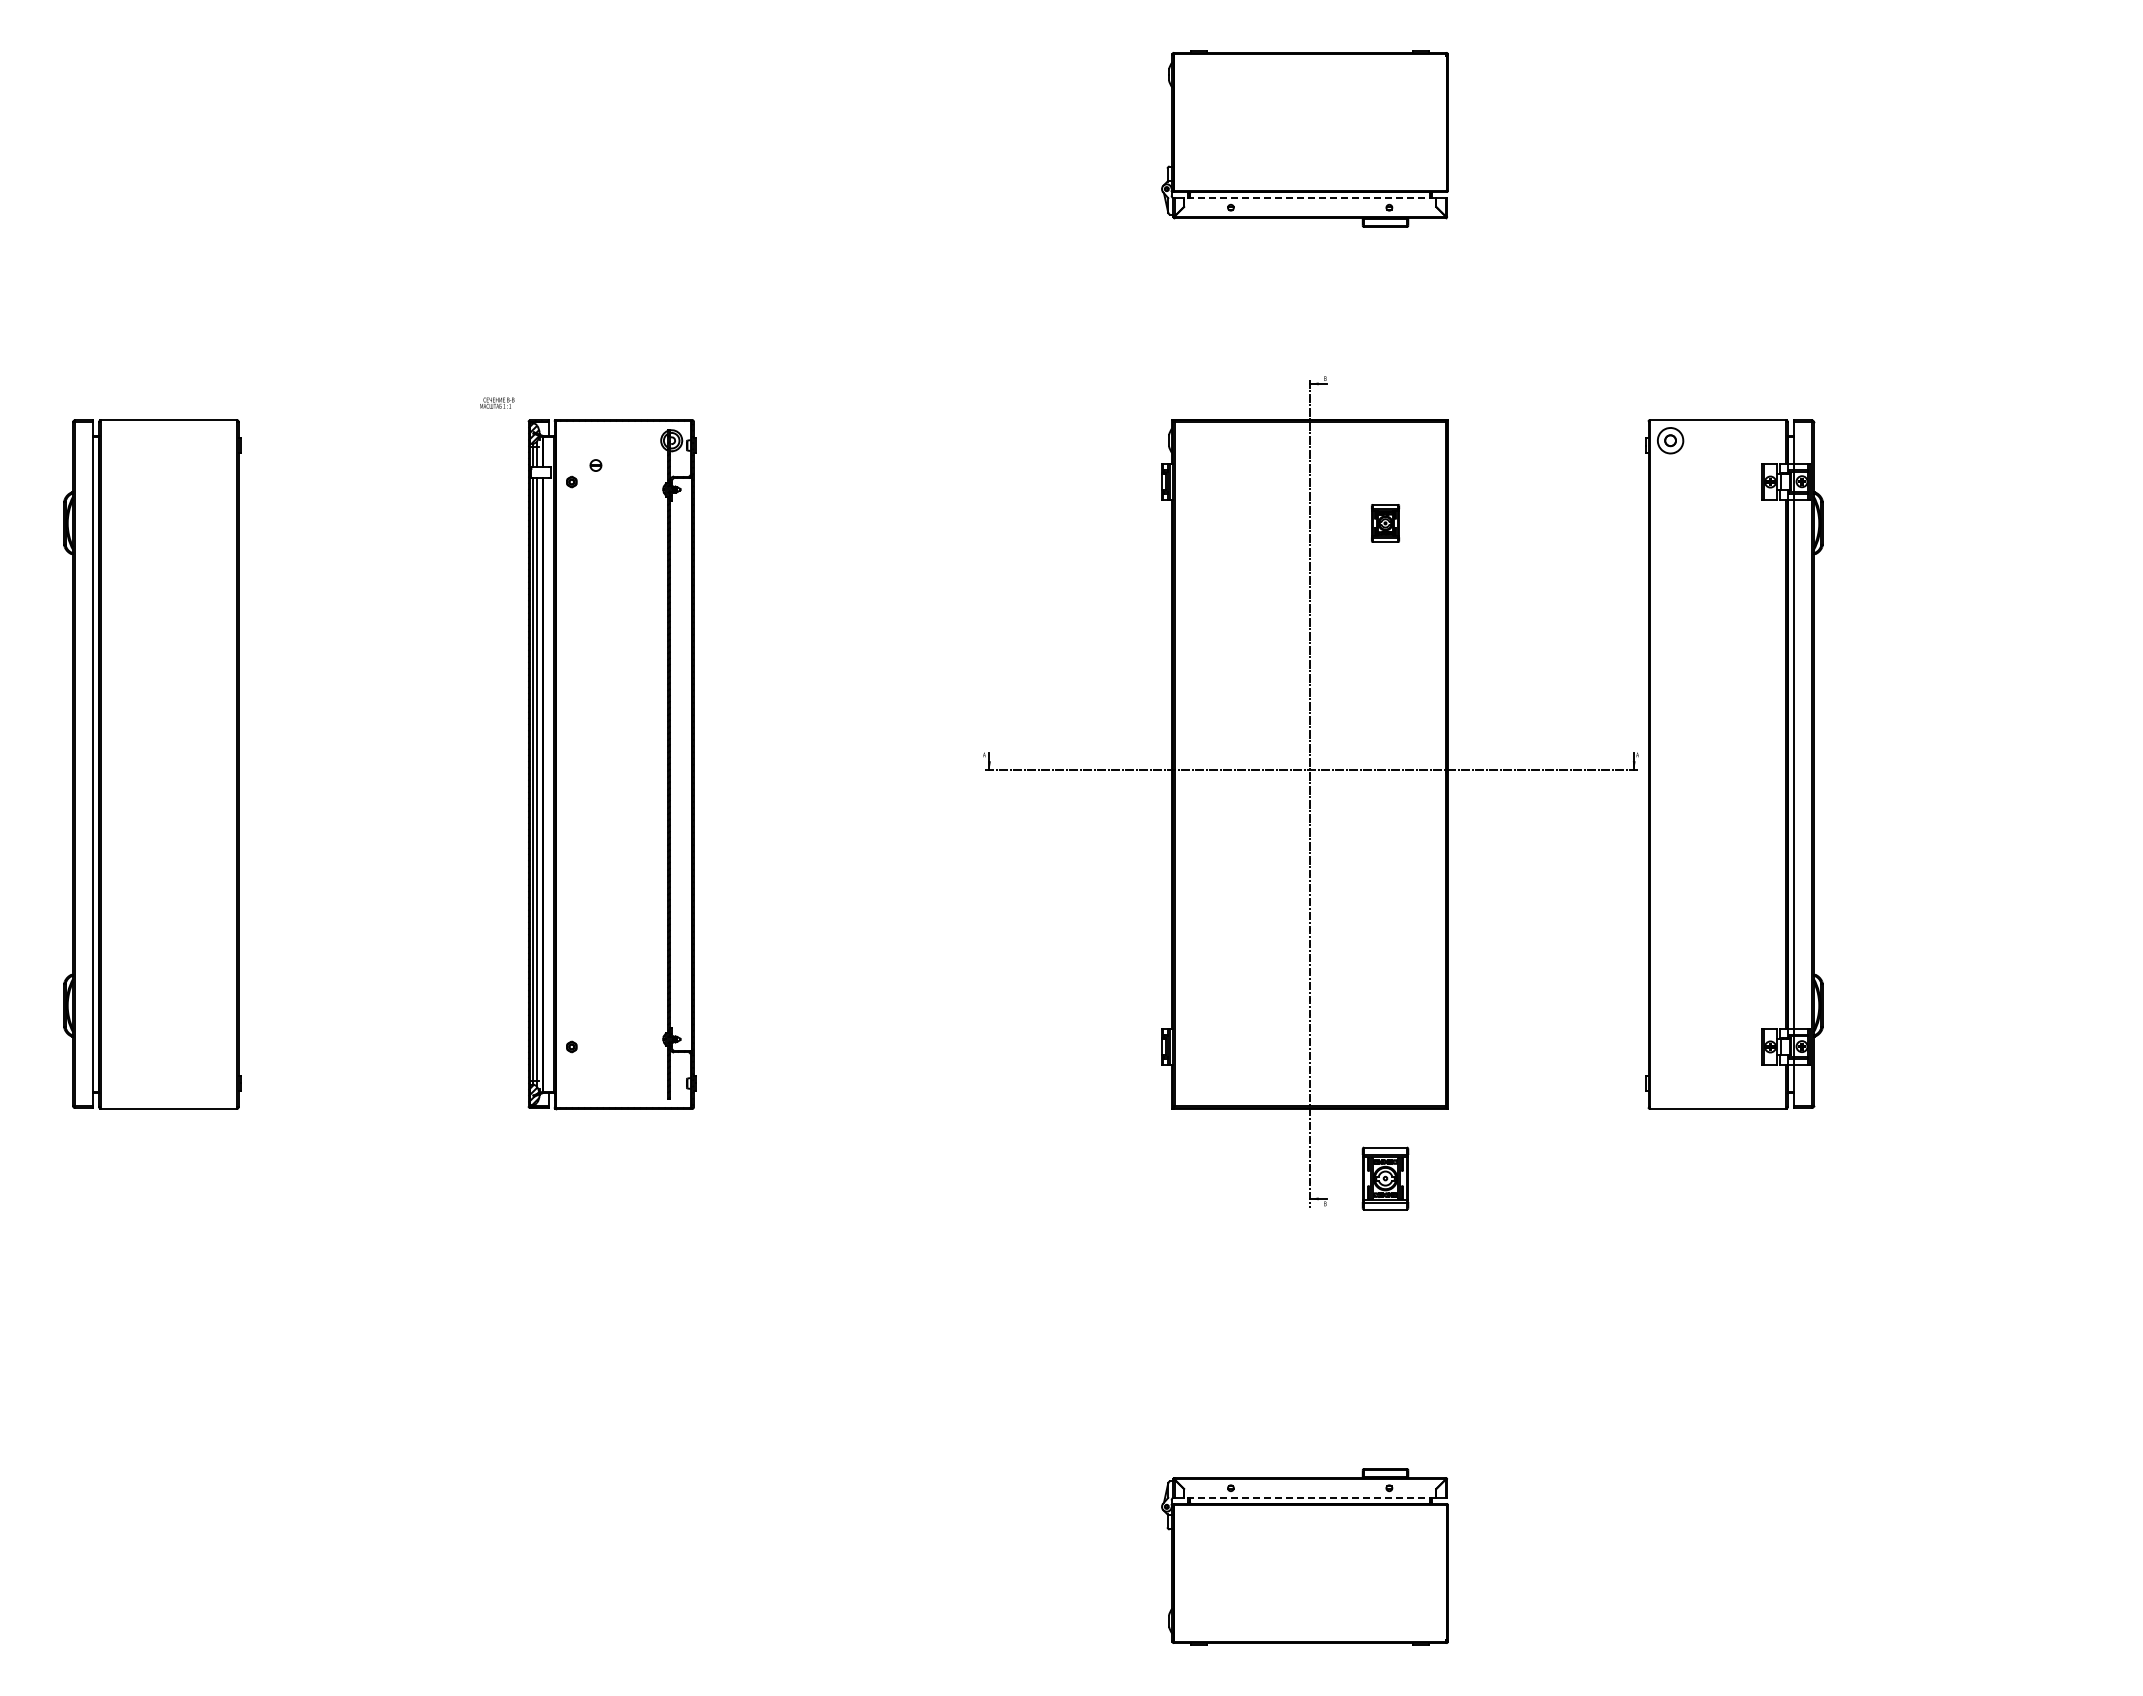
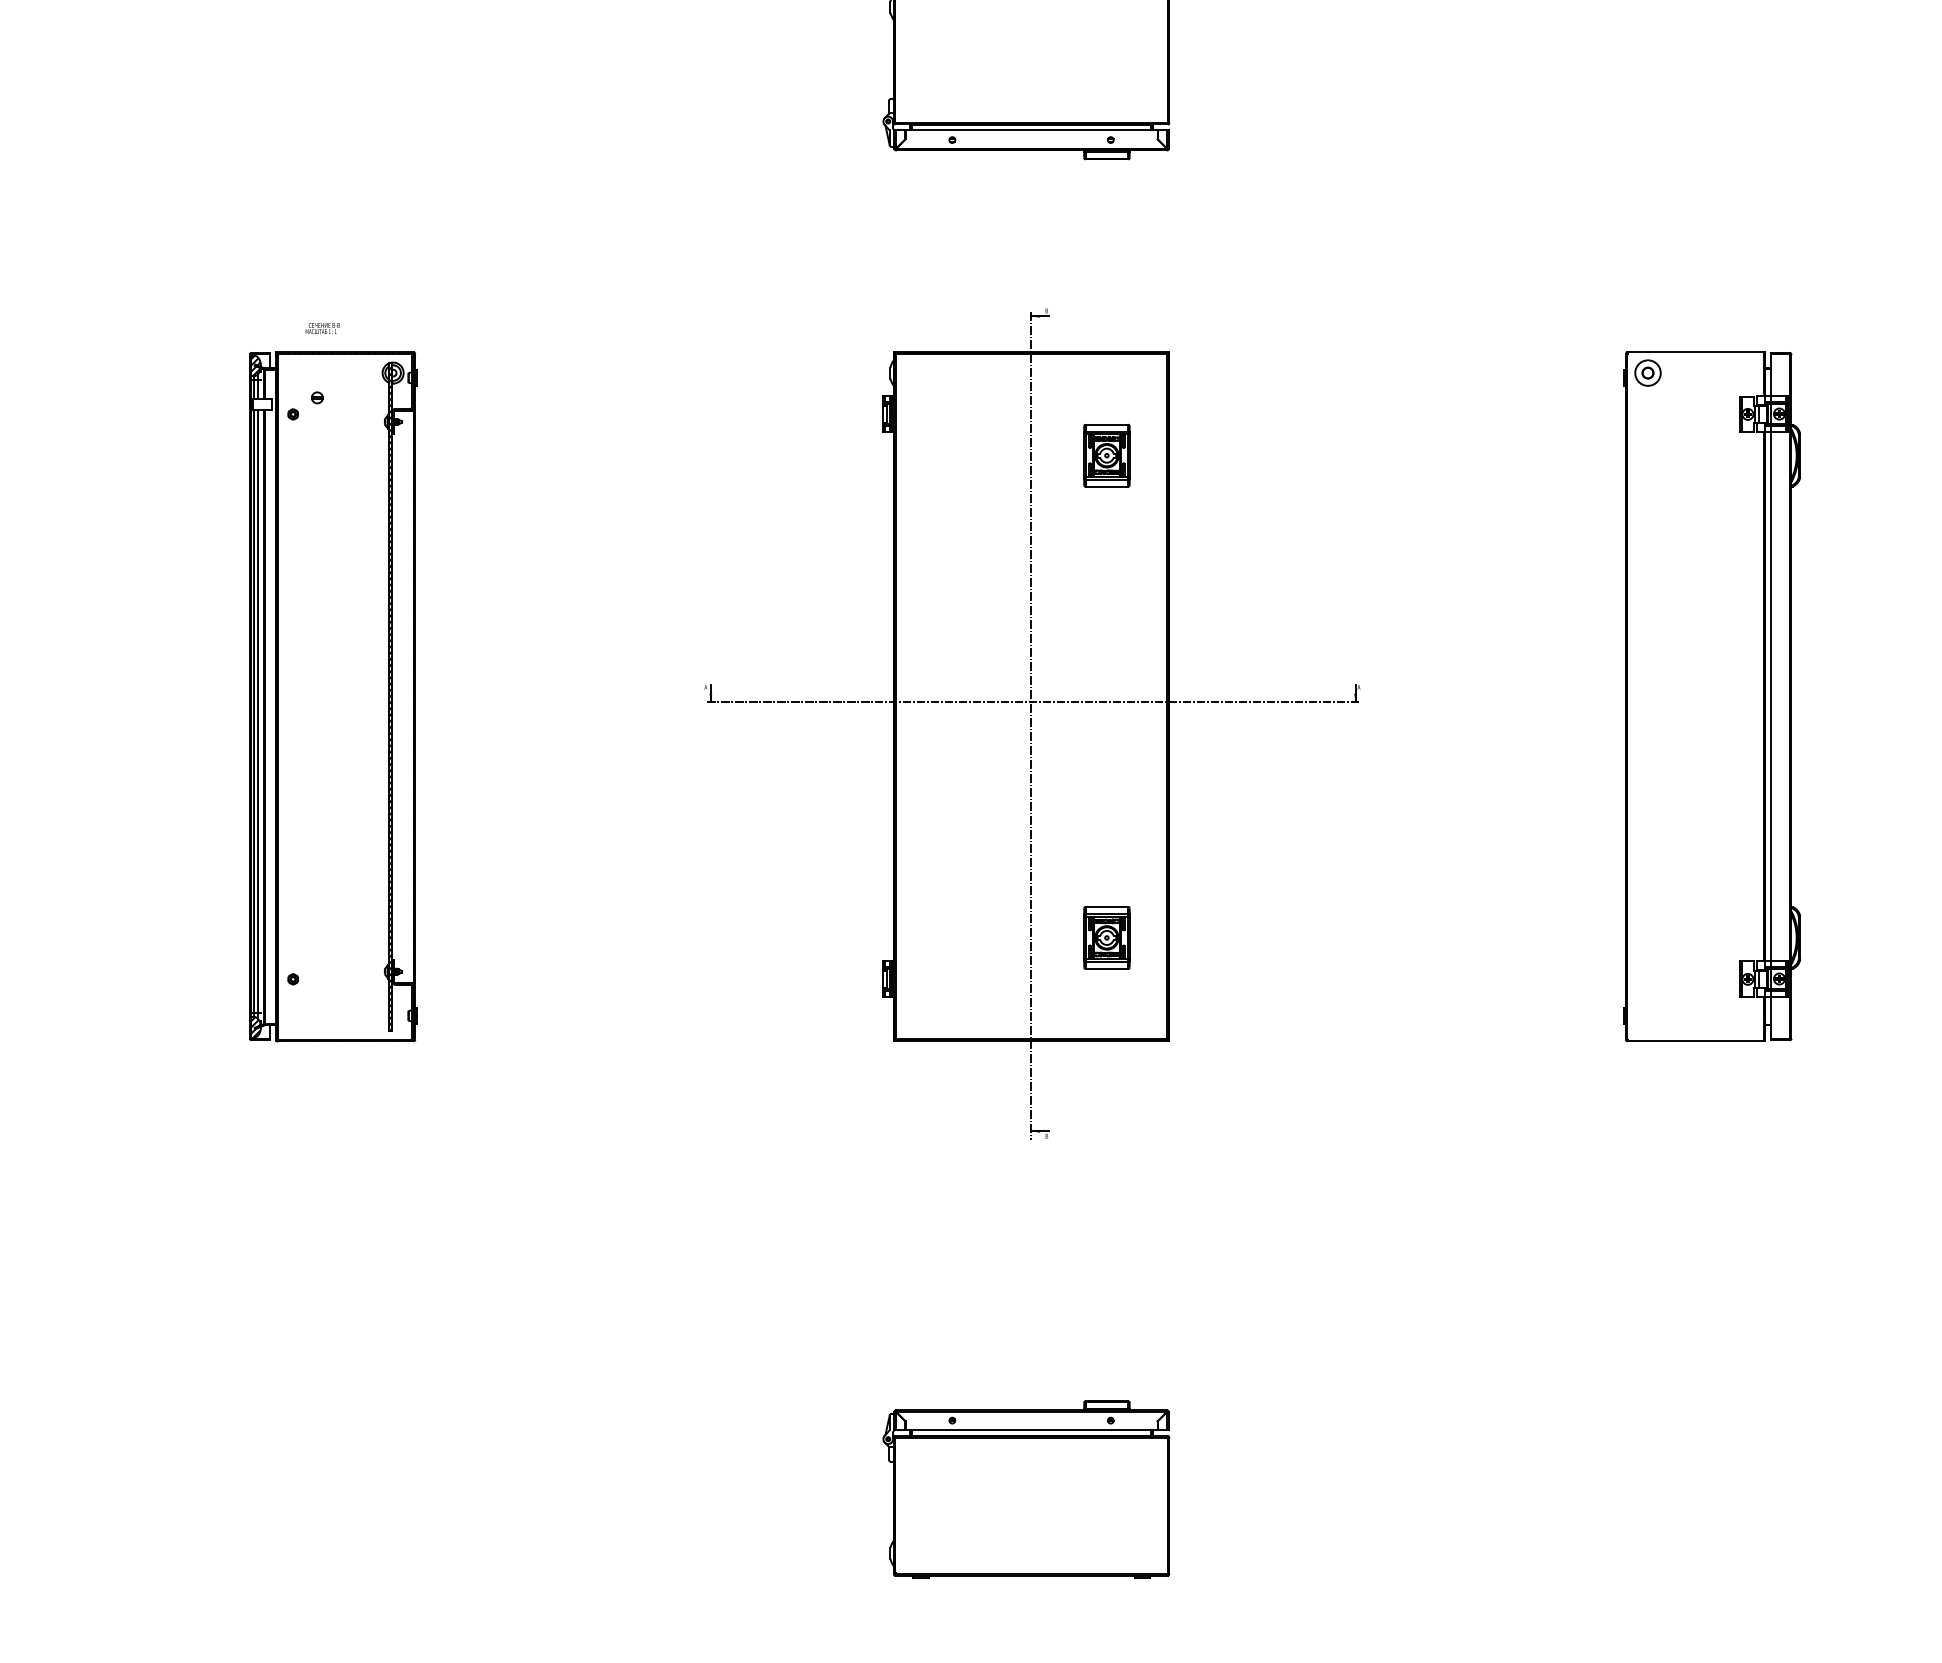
line: (1309, 198) -> (1030, 130), dashed -> solid
text: (497, 402) -> (322, 327), moved
part: (1385, 523) -> (1106, 455), size x1.67
part: (1734, 764) -> (1711, 696), moved
part: (1385, 1178) -> (1106, 937), moved
line: (1309, 1497) -> (1030, 1429), dashed -> solid

